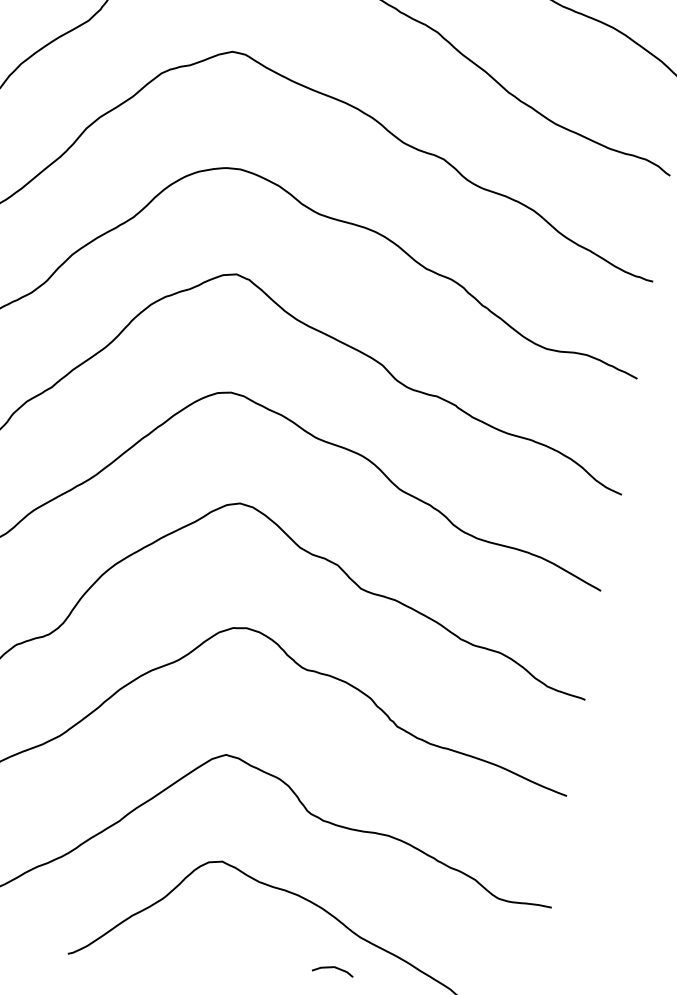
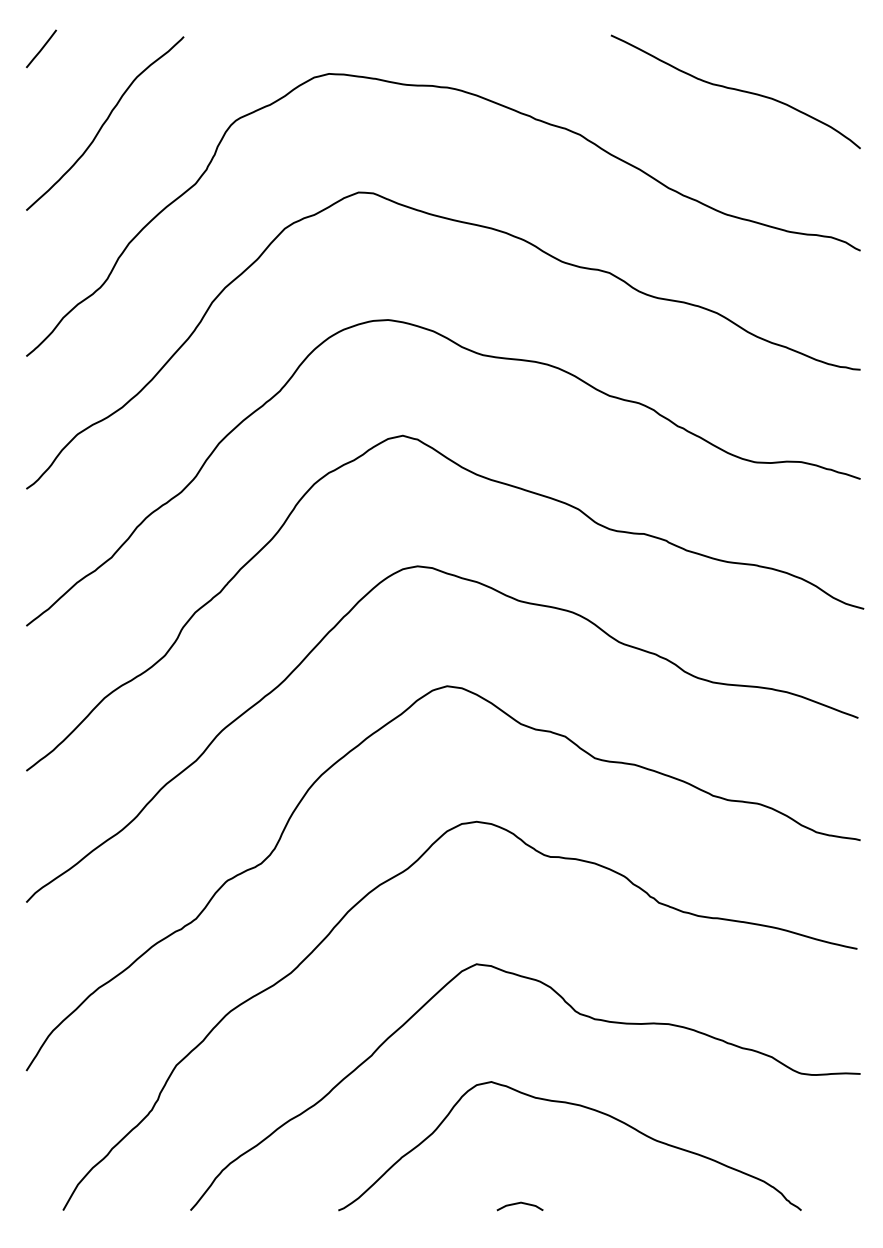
curve: (332, 968) -> (518, 1204), moved

